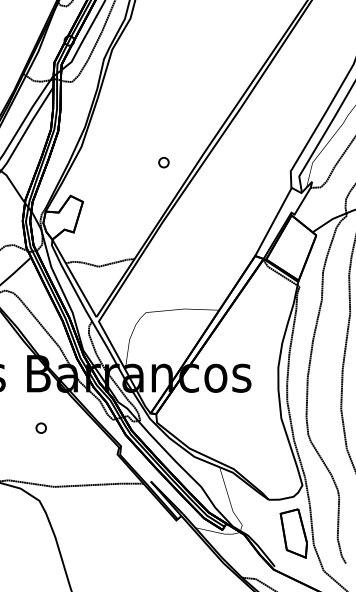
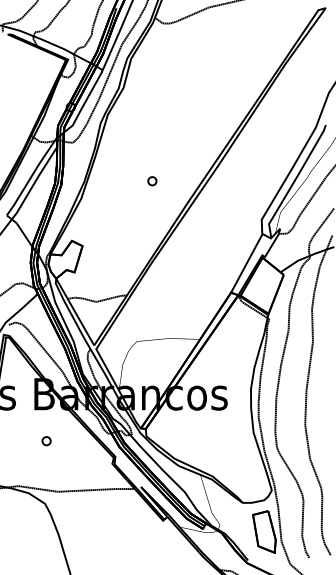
part: (164, 162) -> (152, 181), moved

